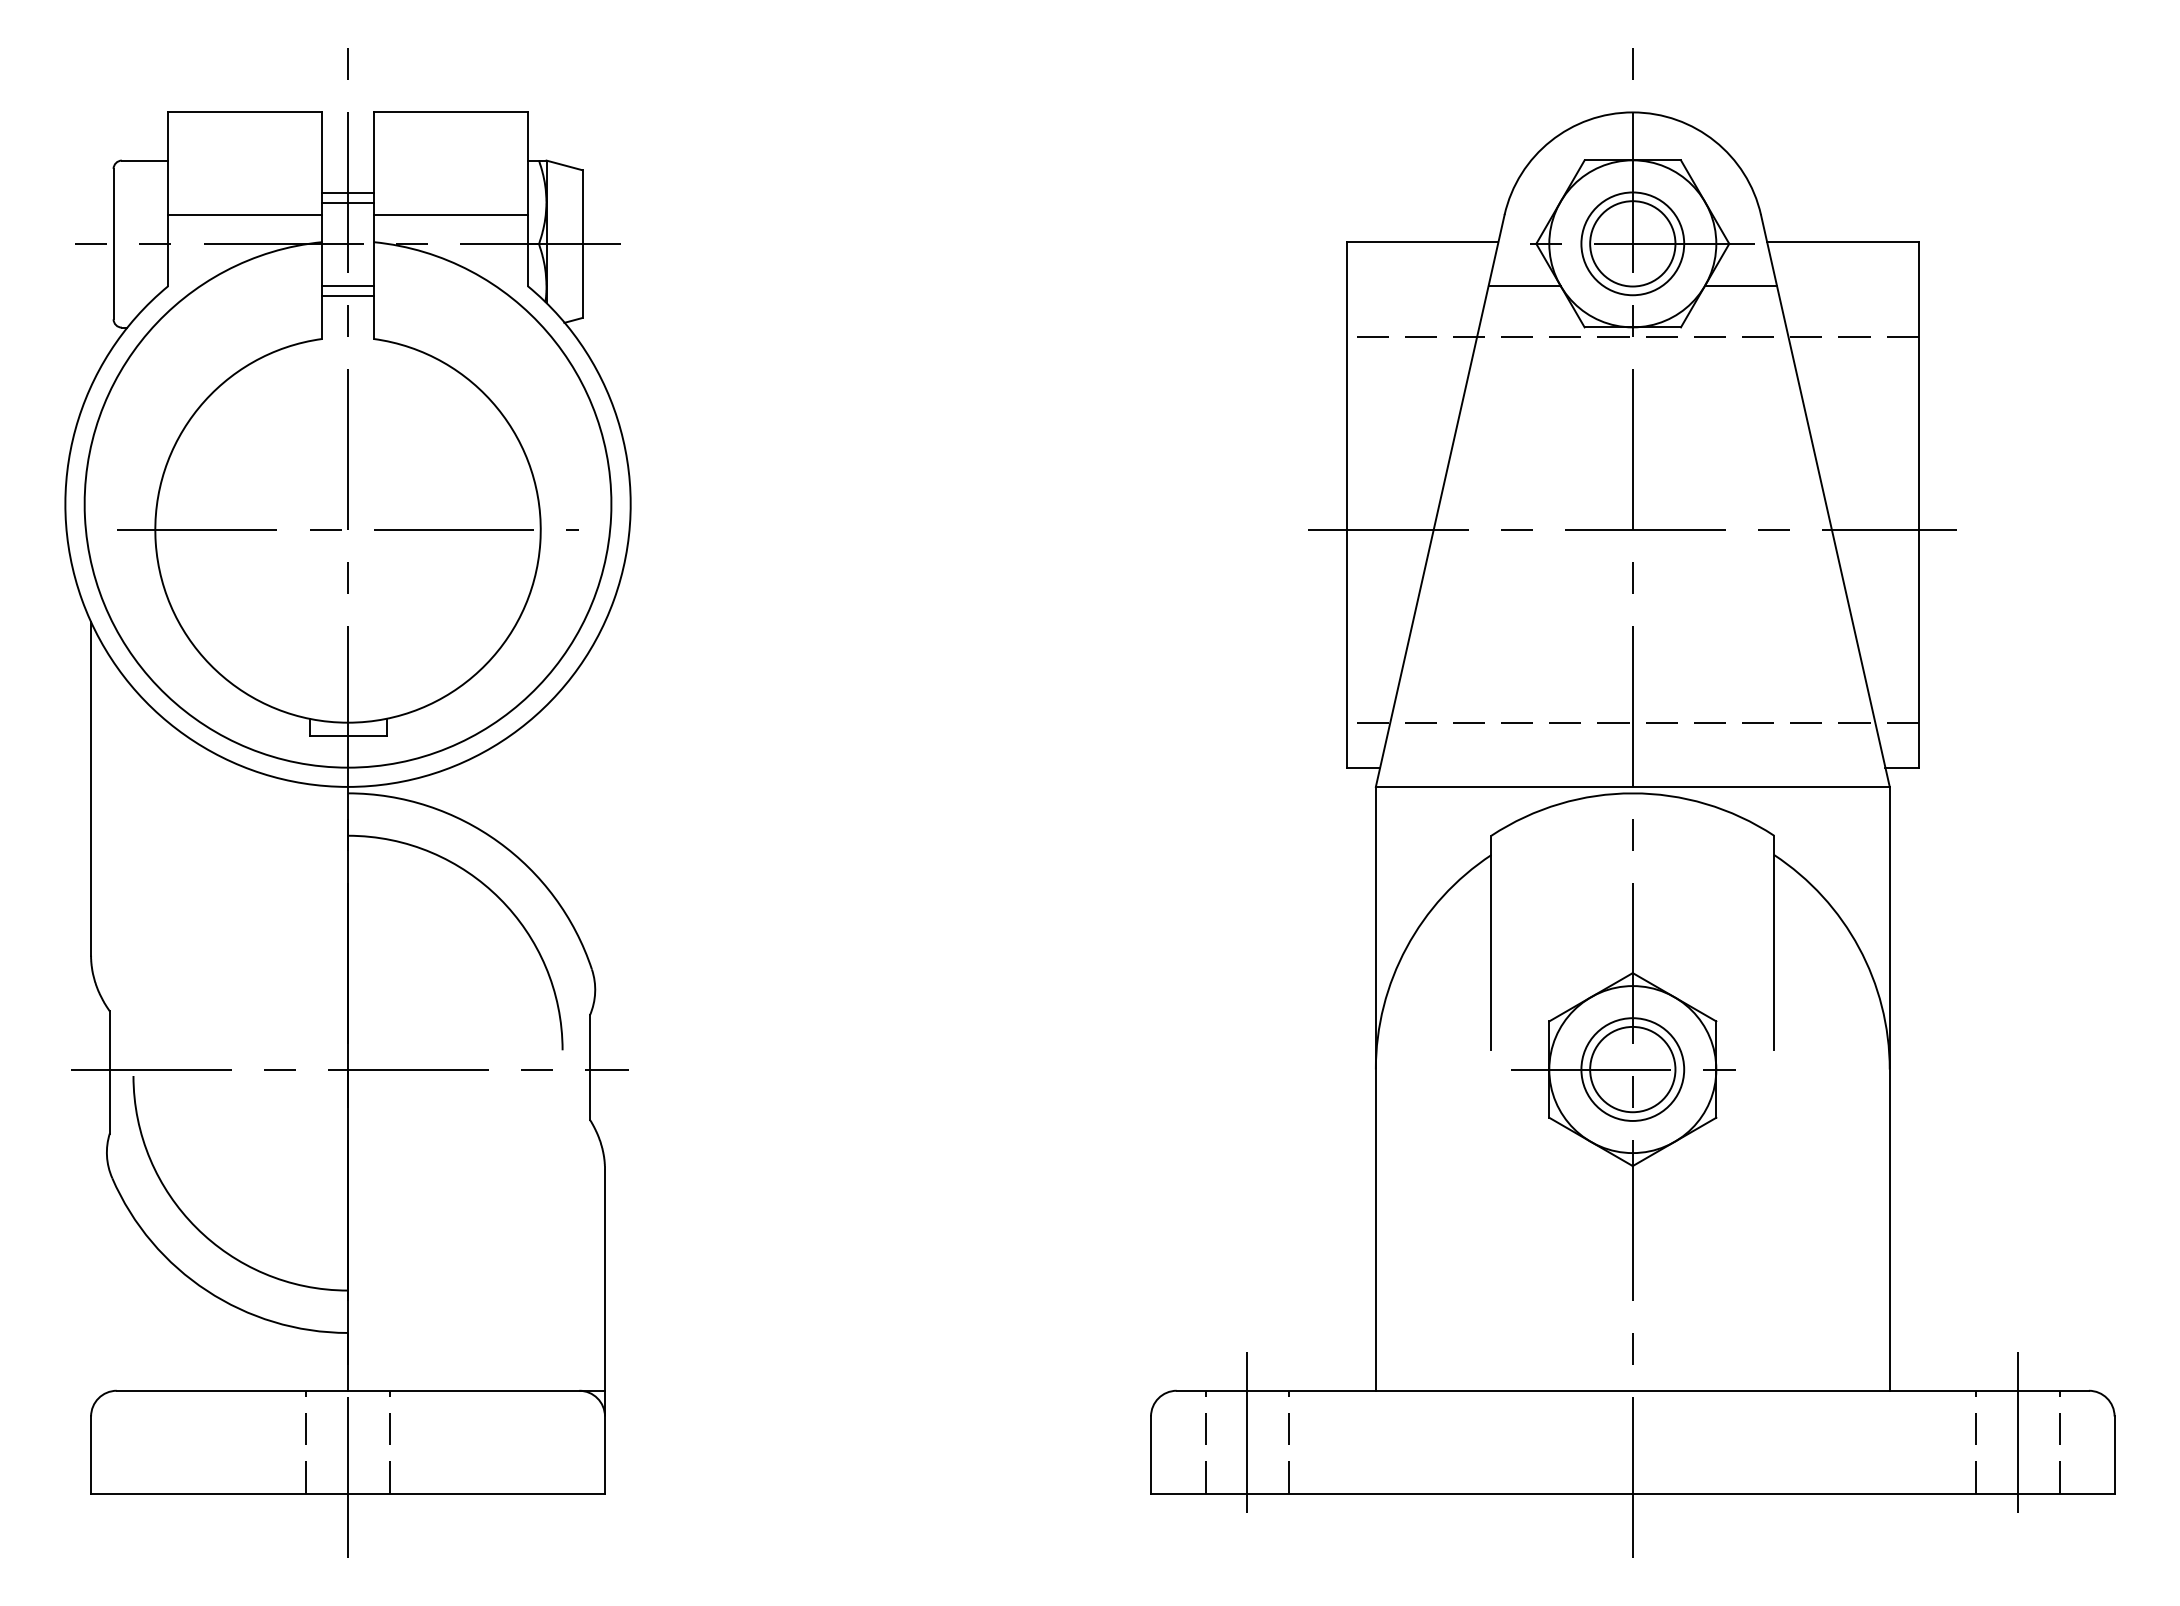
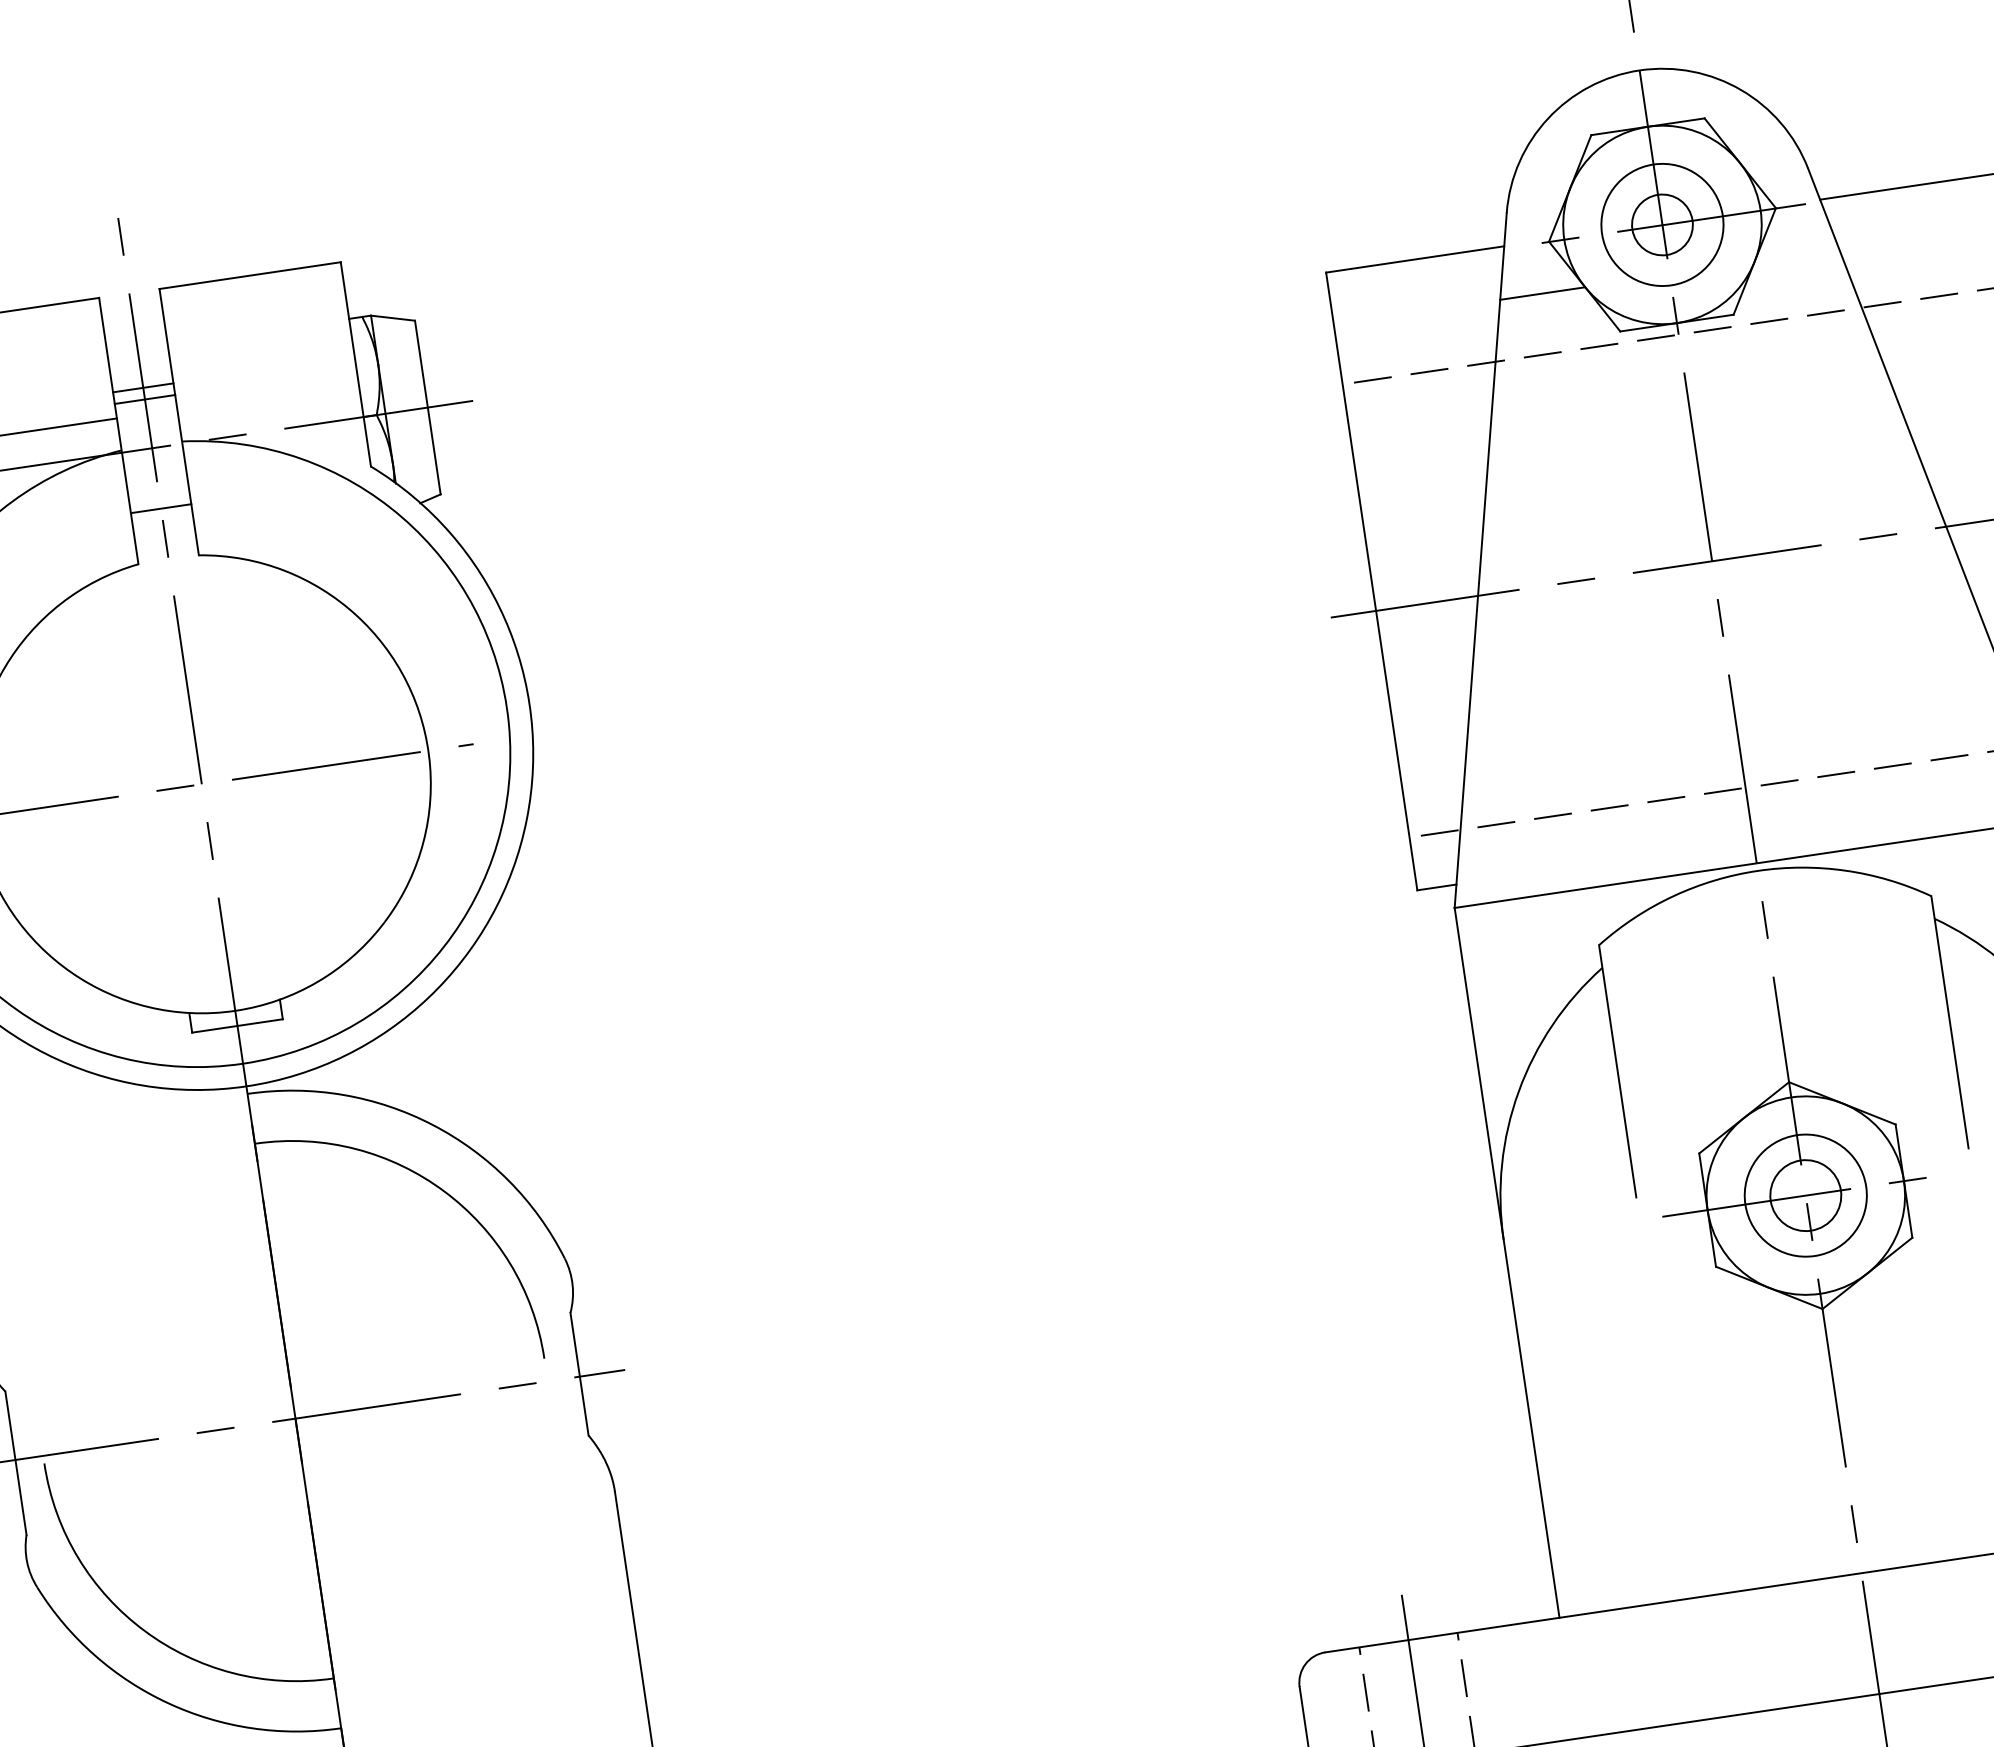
line: (450, 214) -> (267, 395), removed
circle: (1632, 243) -> (1662, 224), size x0.6
line: (347, 285) -> (158, 497), removed
line: (1740, 286) -> (1796, 256), removed
circle: (1632, 1069) -> (1805, 1195), size x0.7

